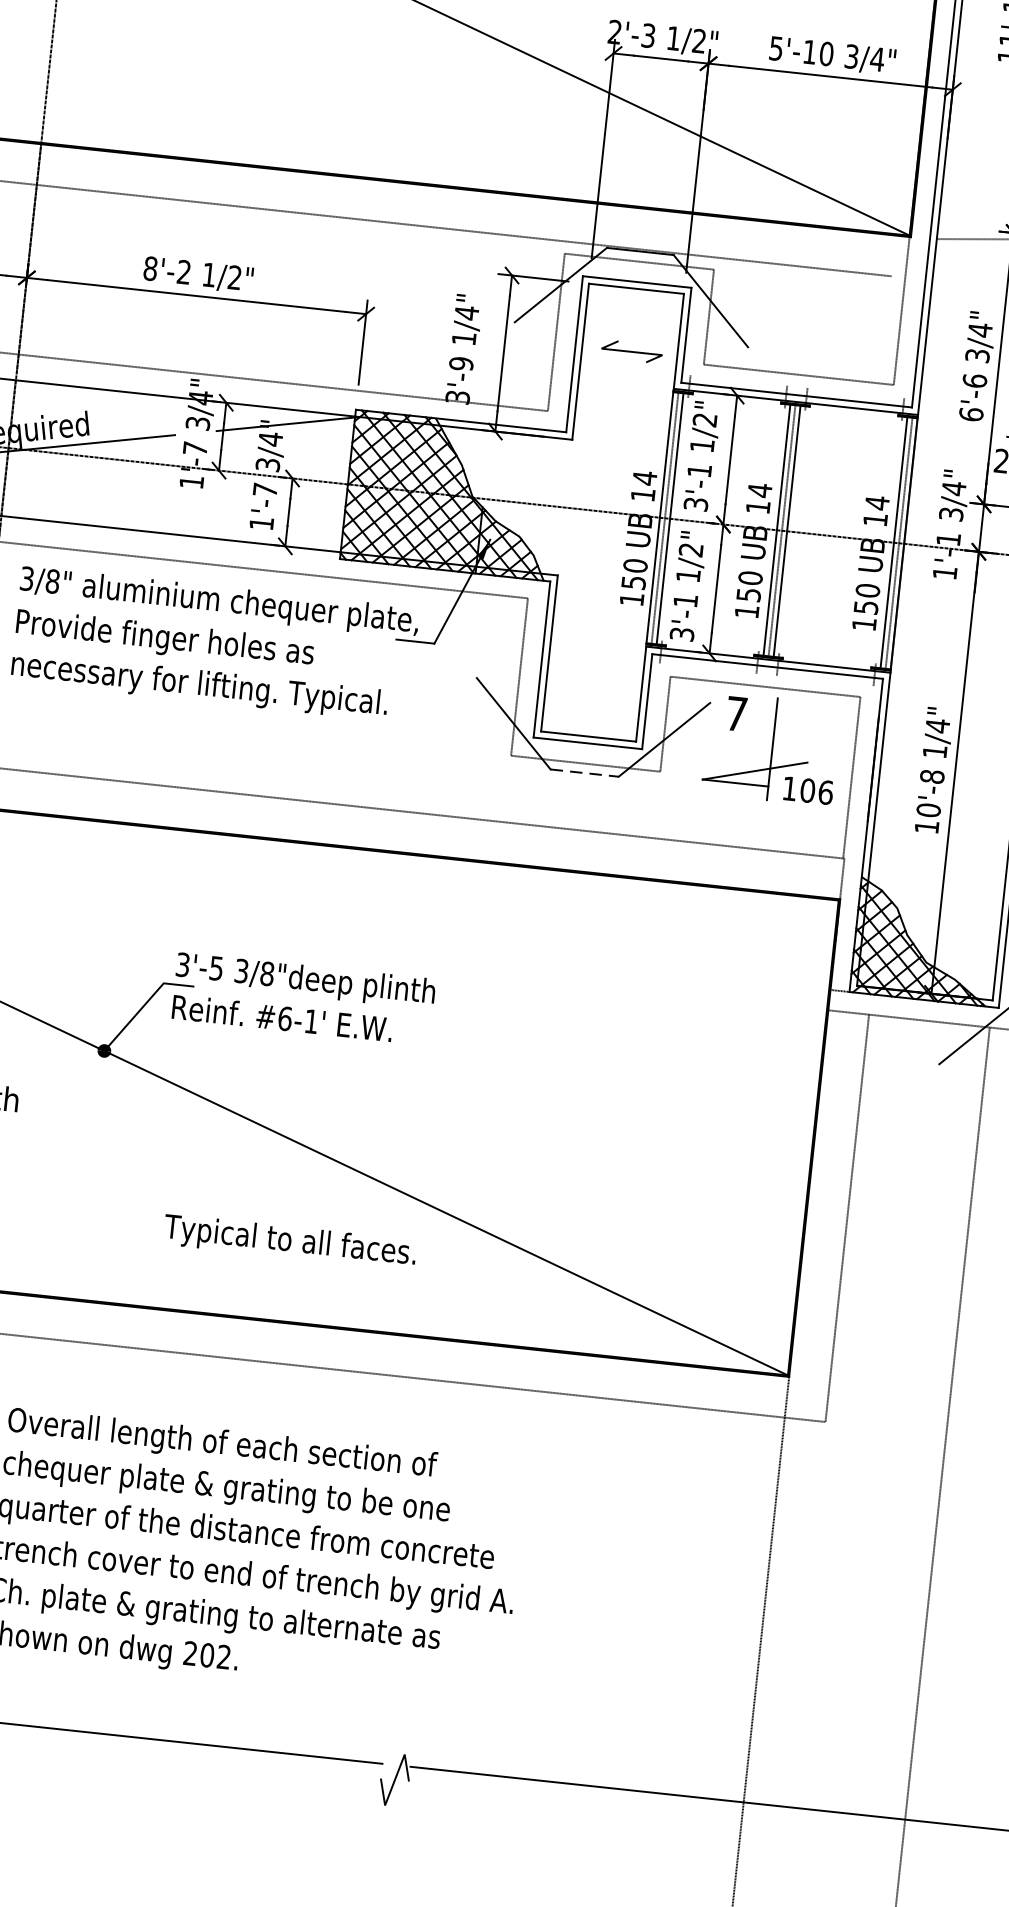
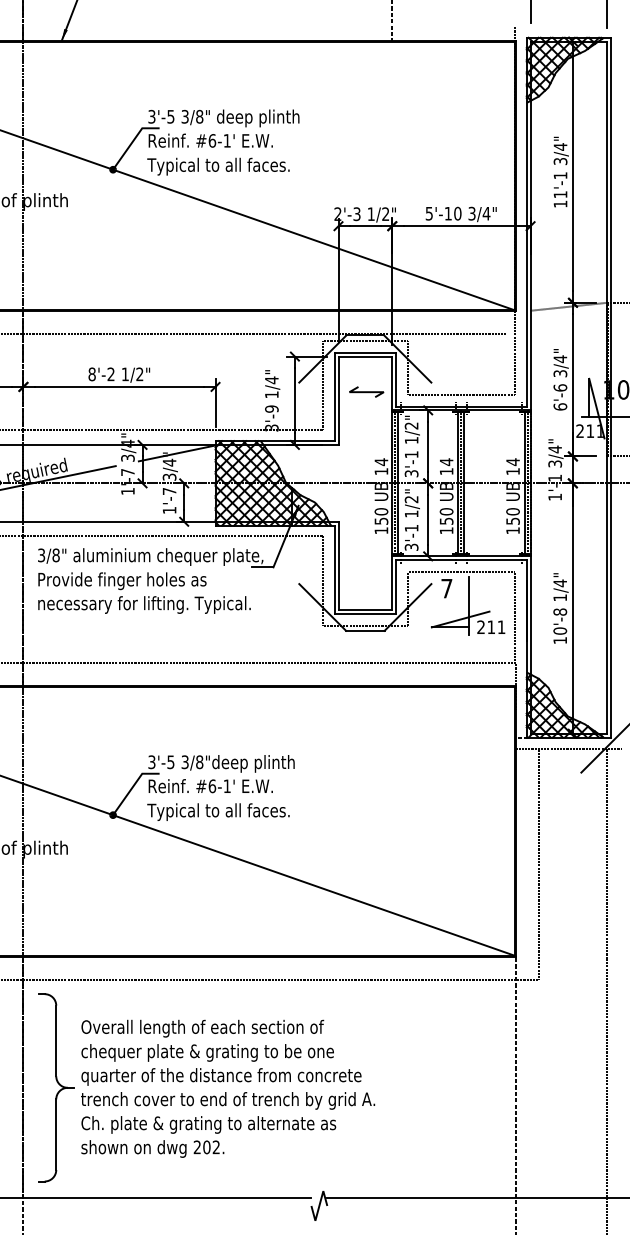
line: (584, 772) -> (365, 630), dashed -> solid
text: (808, 791) -> (491, 627), 106 -> 211
text: (290, 1241) -> (218, 811), moved

